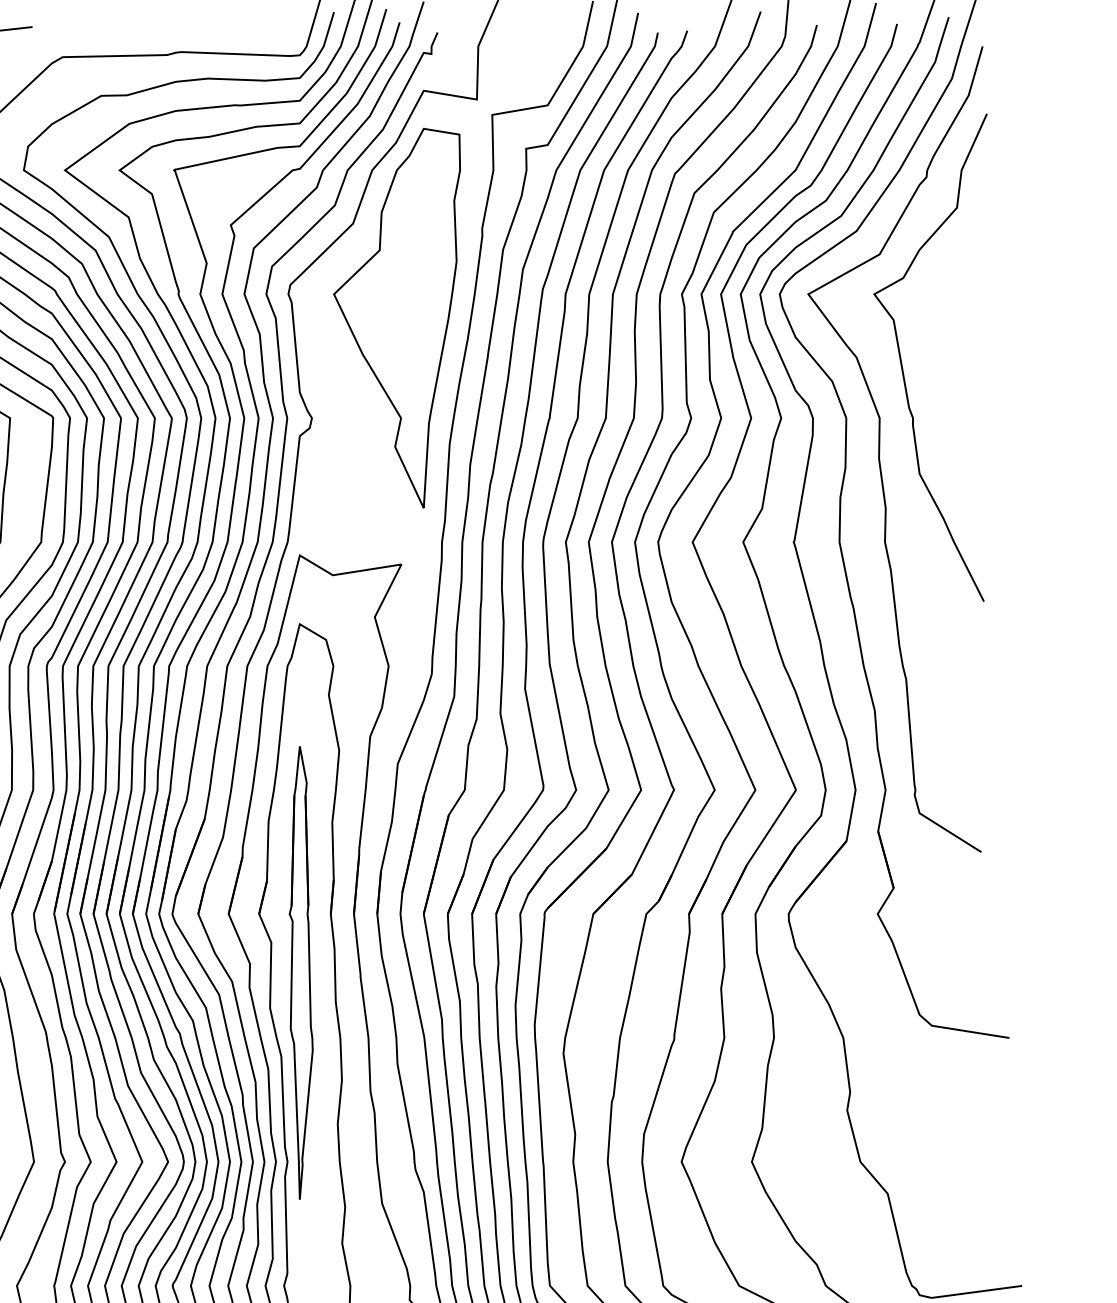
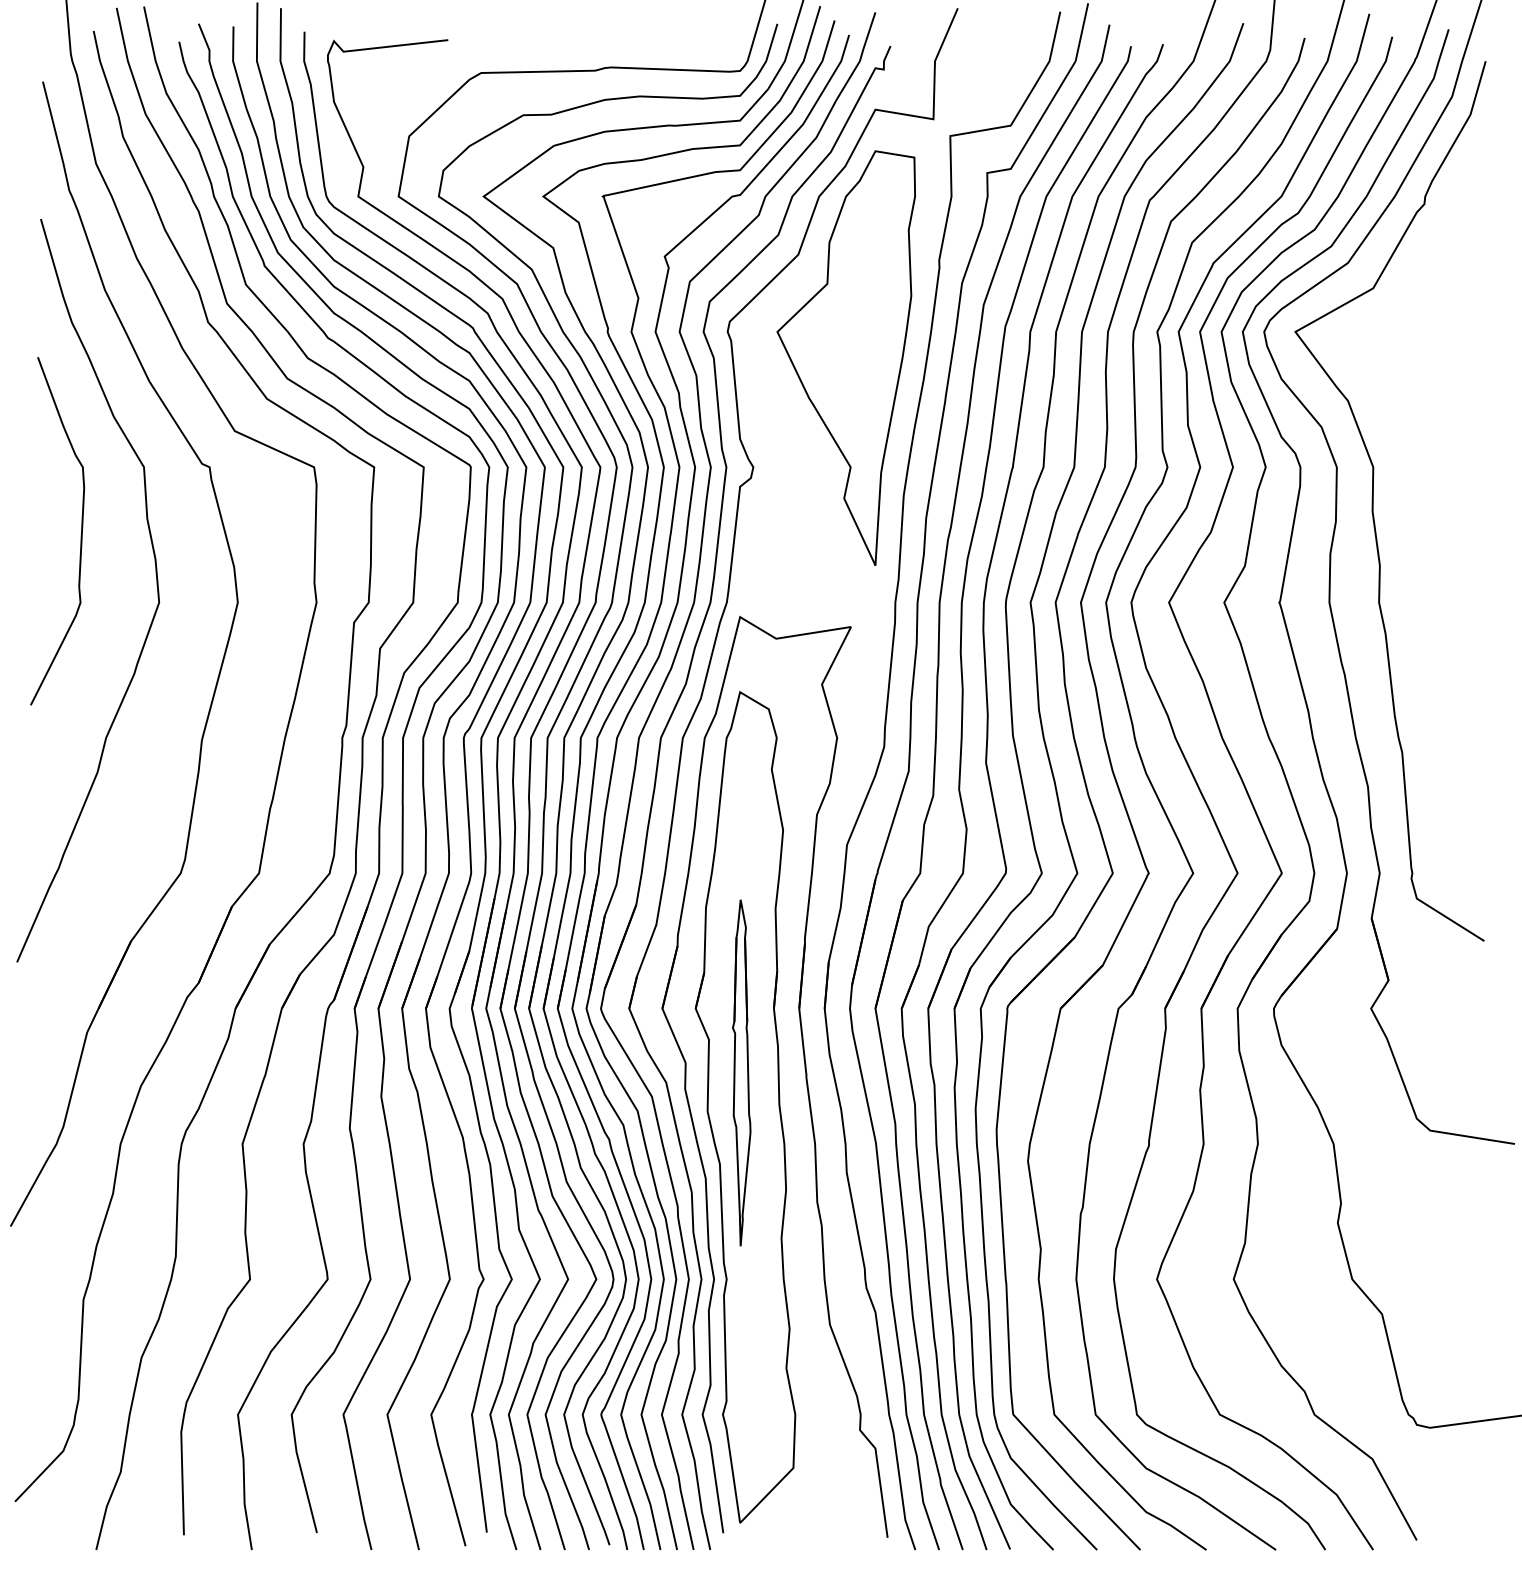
curve: (901, 359) -> (1397, 403), removed
part: (301, 972) -> (741, 1072), size x0.7

